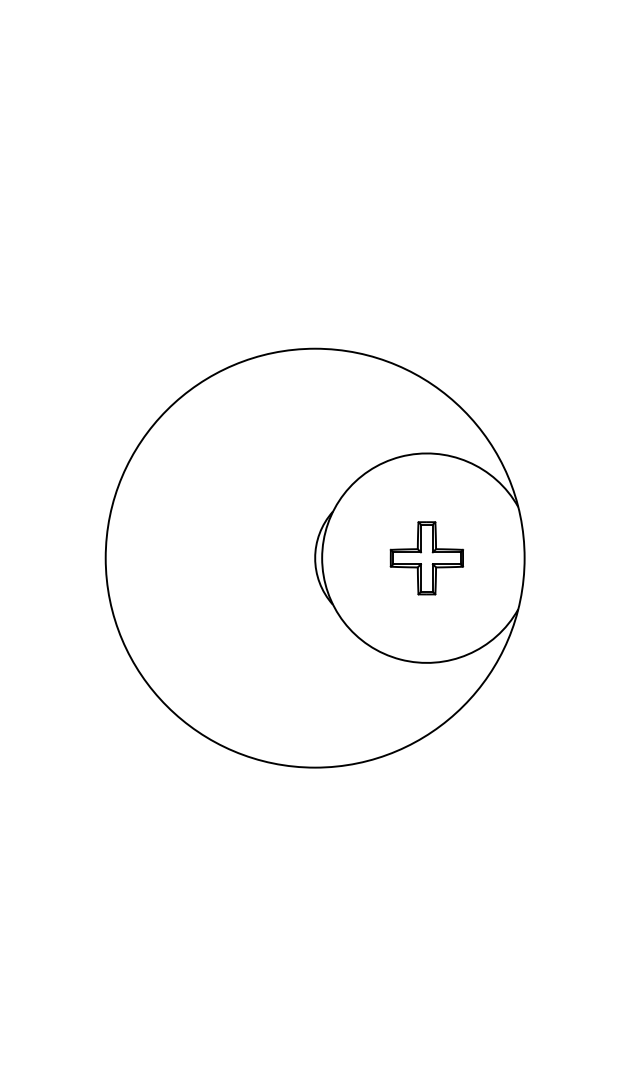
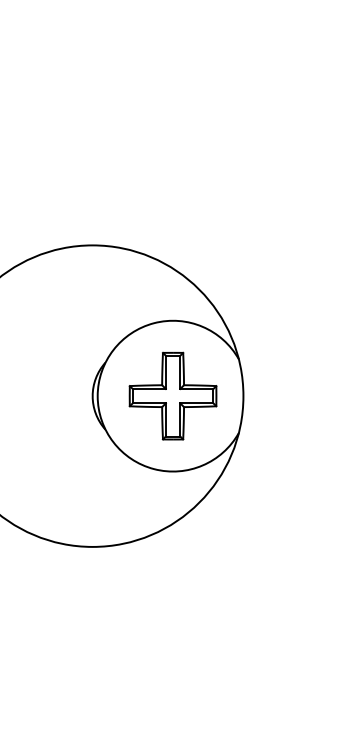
part: (426, 558) -> (172, 396), size x1.67

